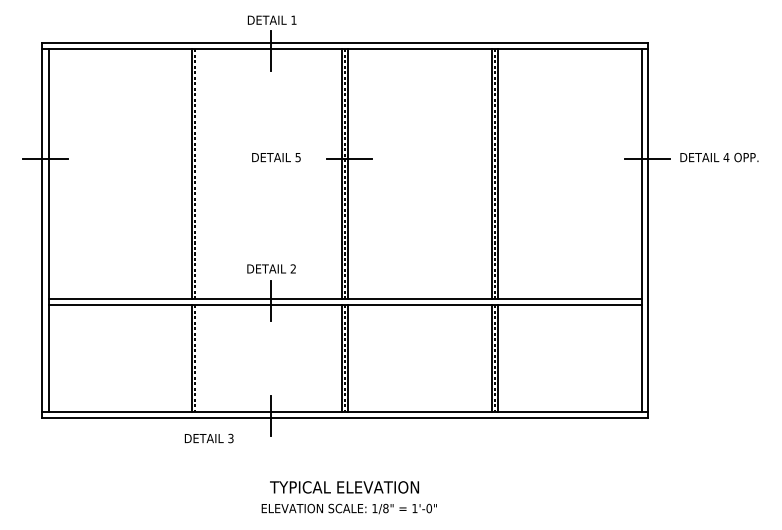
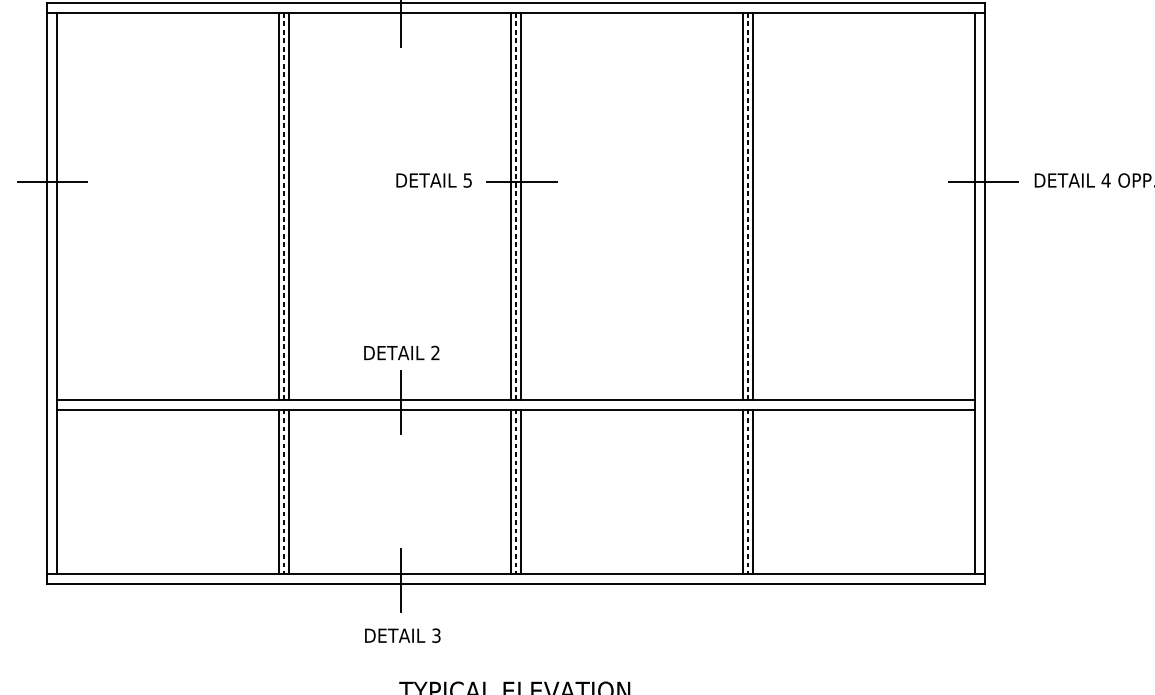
text: (276, 157) -> (434, 180), moved
line: (198, 174) -> (288, 206), added
line: (198, 358) -> (288, 491), added
text: (208, 438) -> (401, 635), moved

